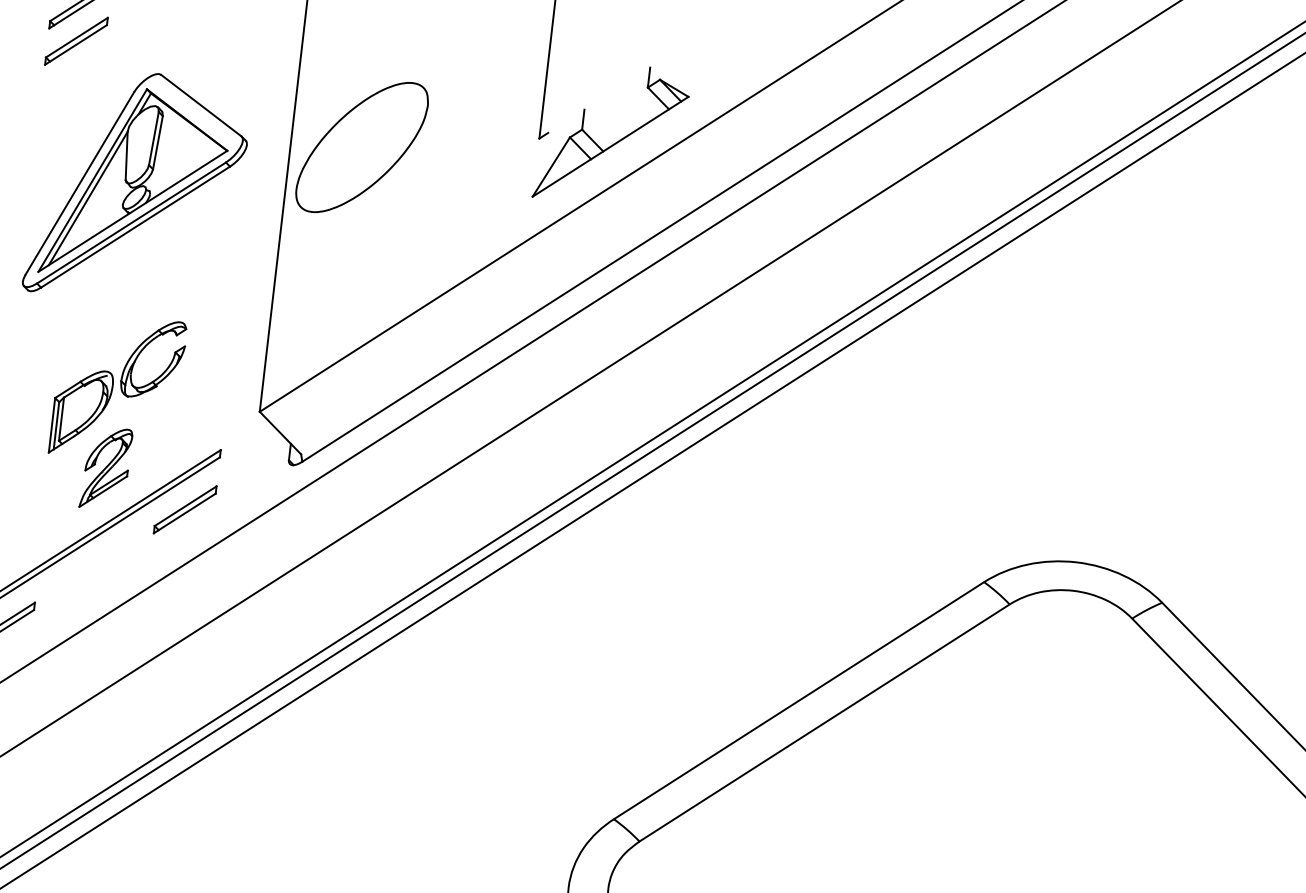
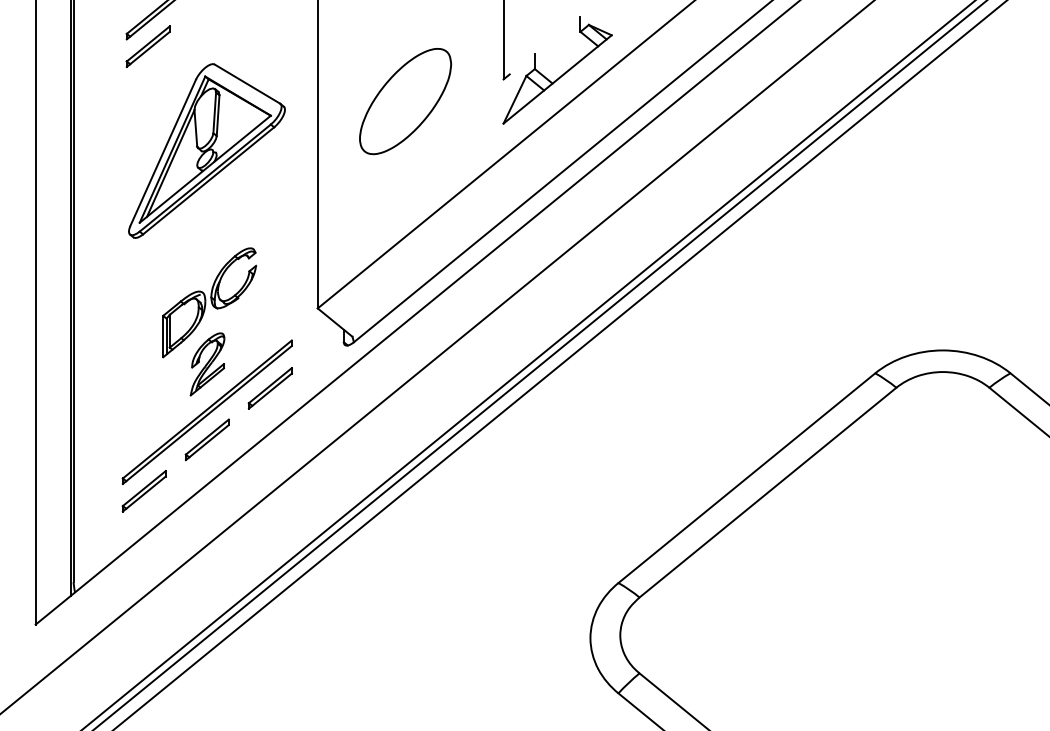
part: (362, 147) -> (405, 101), moved
part: (93, 567) -> (206, 439), added

